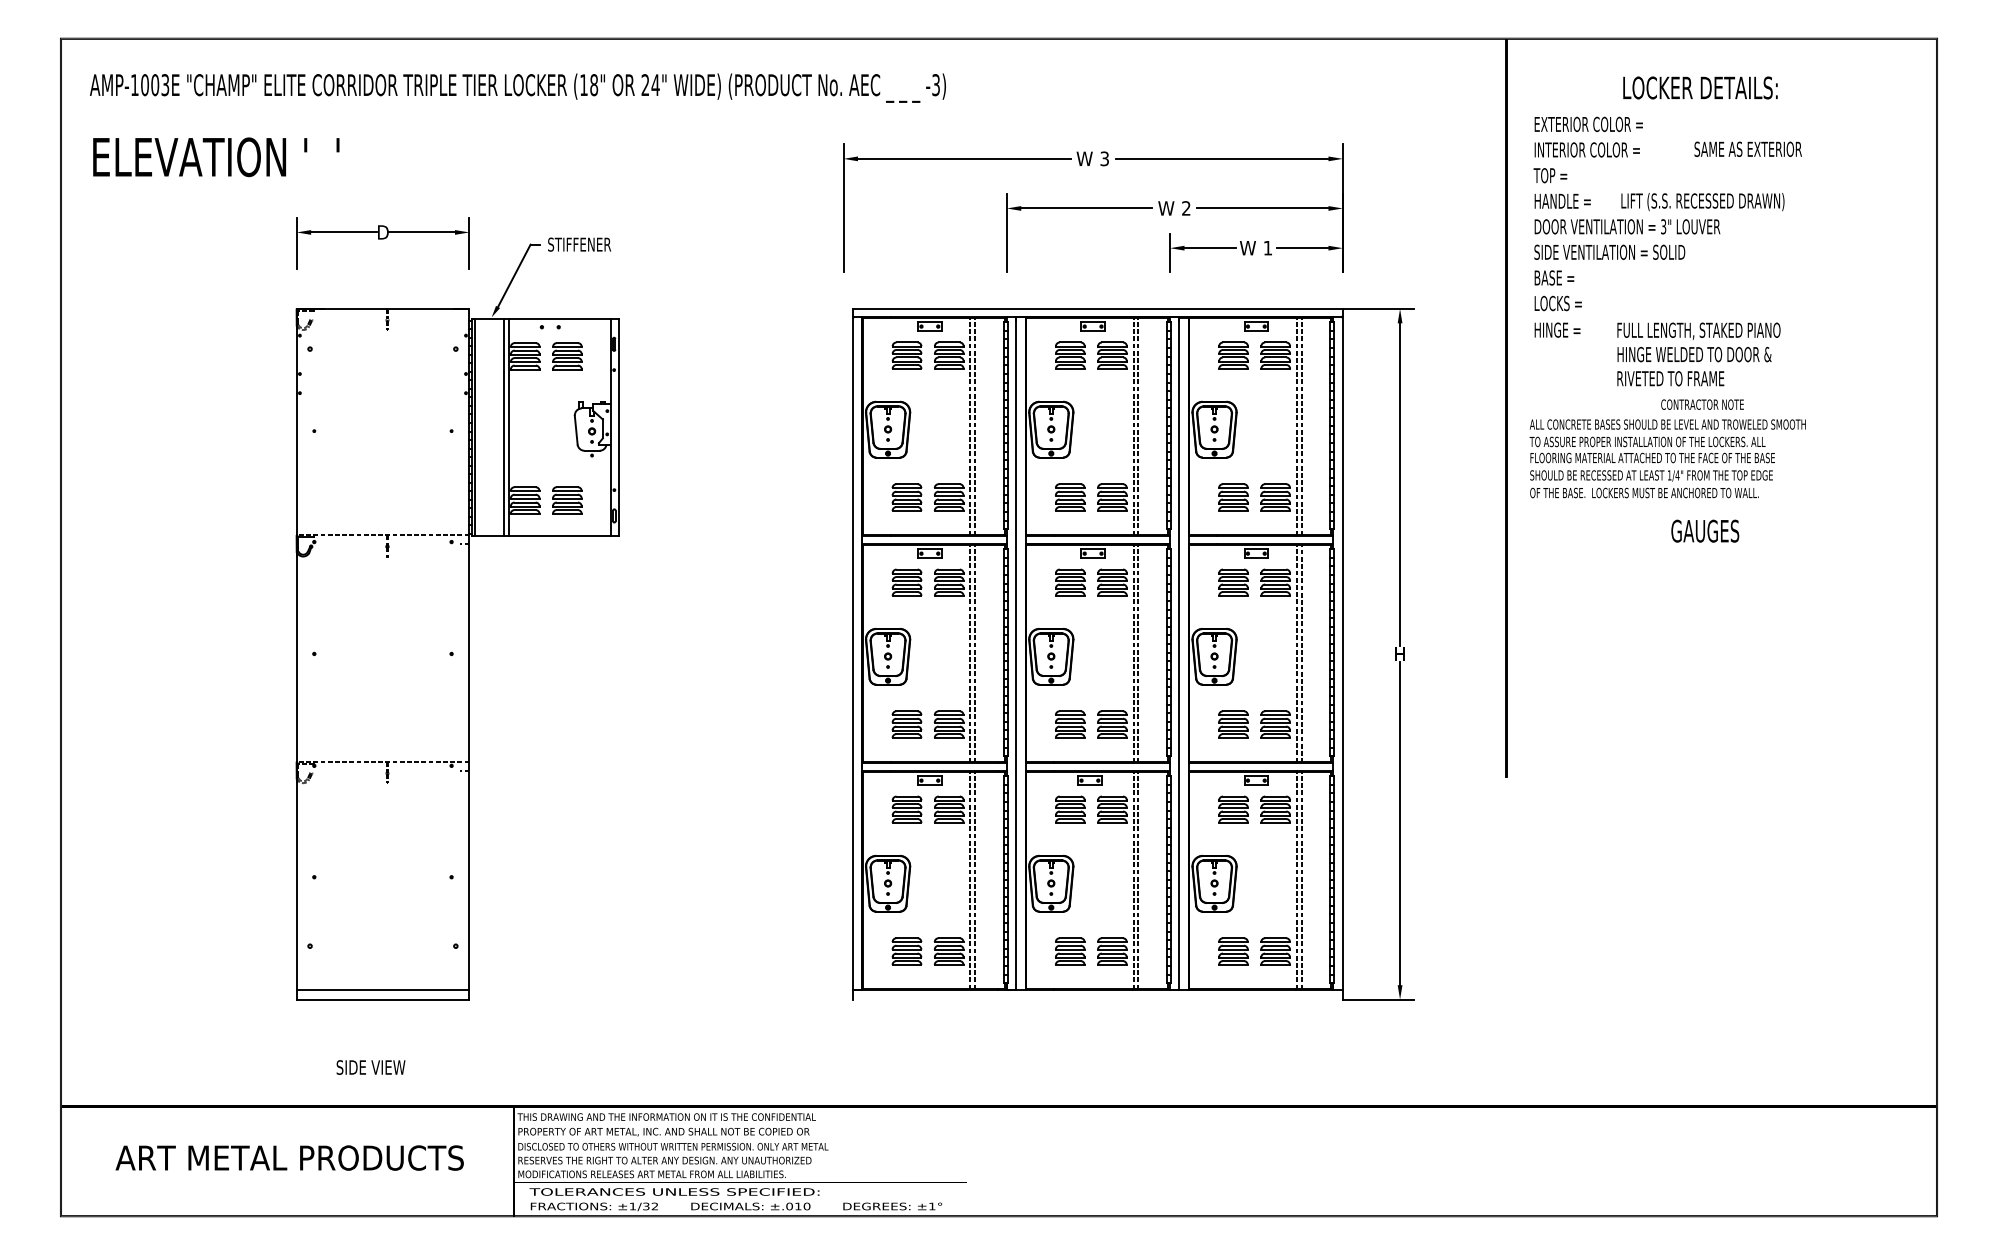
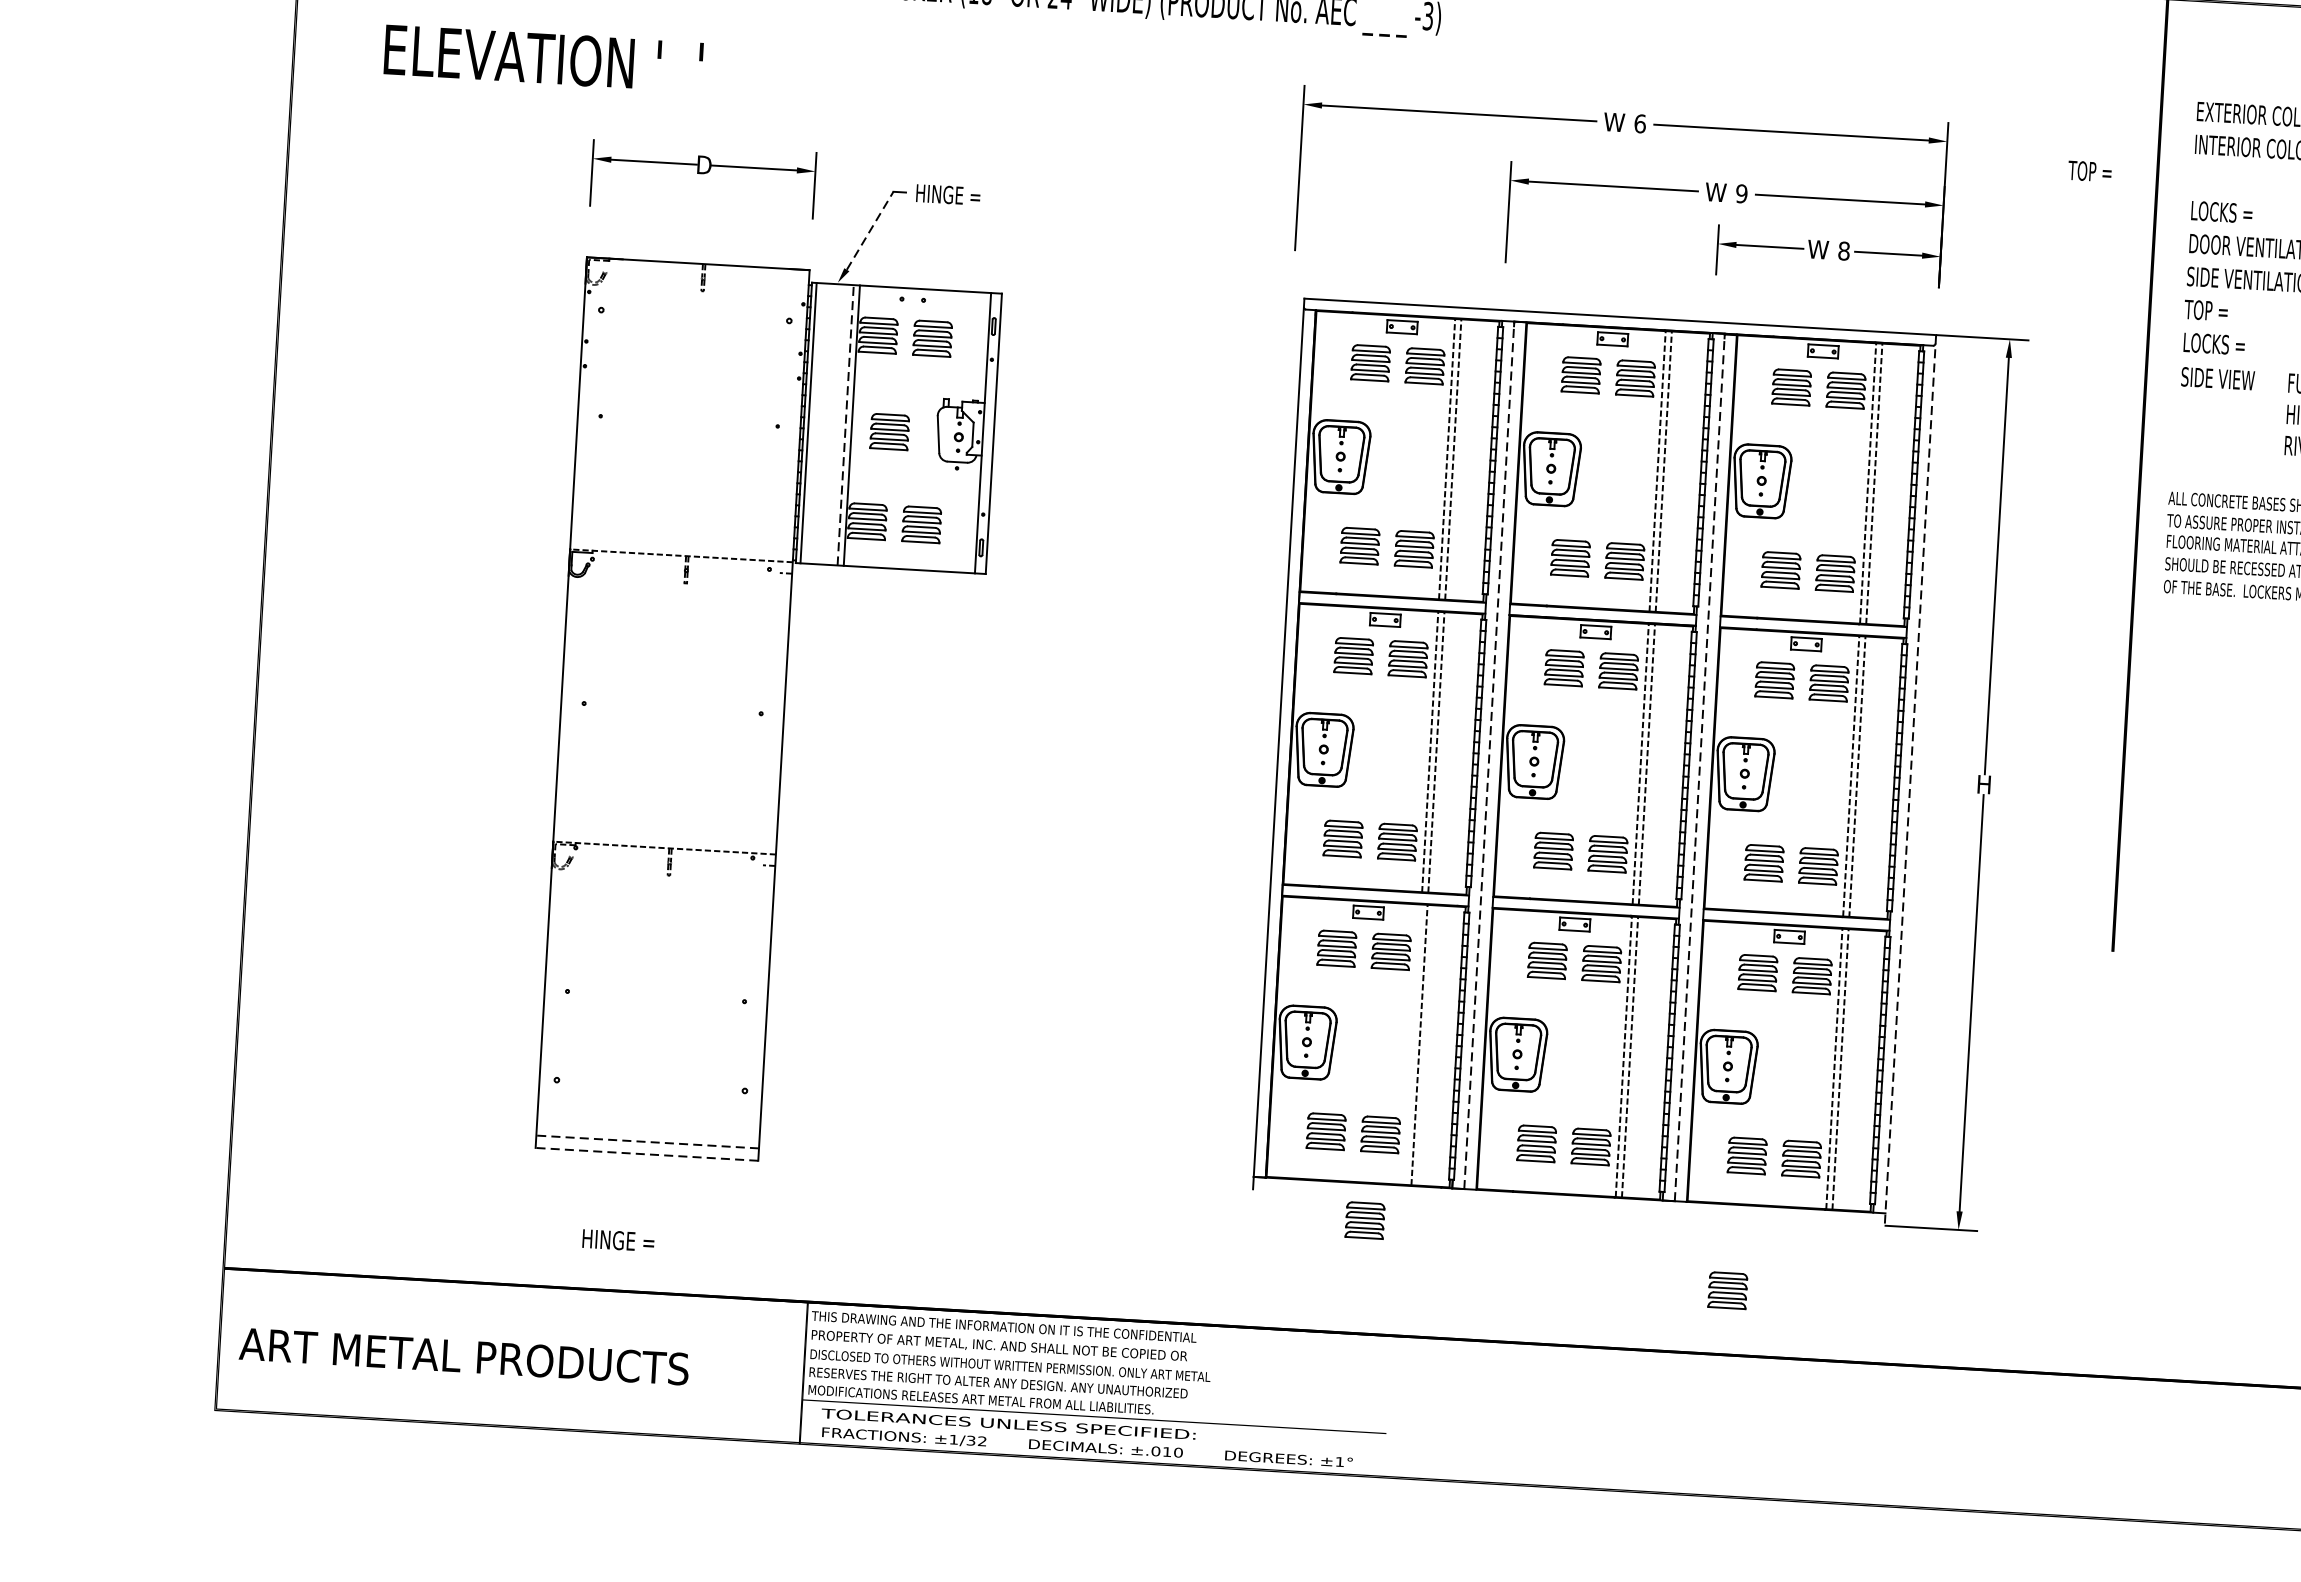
text: (216, 157) -> (543, 58), moved
text: (1104, 158) -> (1639, 123), 3 -> 6
text: (1550, 175) -> (2090, 171), moved
text: (1562, 200) -> (2227, 211), HANDLE = -> LOCKS =
text: (1186, 208) -> (1741, 193), 2 -> 9
text: (579, 244) -> (956, 195), STIFFENER -> HINGE =
text: (1267, 247) -> (1843, 250), 1 -> 8
line: (514, 275) -> (870, 230), solid -> dashed
text: (1553, 277) -> (2210, 310), BASE = -> TOP =
text: (1562, 329) -> (2217, 377), HINGE = -> SIDE VIEW
line: (504, 427) -> (846, 425), solid -> dashed
part: (538, 430) -> (889, 432), added
line: (1016, 653) -> (1489, 755), solid -> dashed
line: (1179, 653) -> (1699, 767), solid -> dashed
line: (1342, 654) -> (1909, 780), solid -> dashed
line: (970, 880) -> (1413, 1044), removed
line: (382, 990) -> (647, 1142), solid -> dashed
line: (382, 999) -> (646, 1154), solid -> dashed
part: (940, 1018) -> (1364, 1220), added
part: (1224, 1056) -> (1727, 1290), added
text: (370, 1067) -> (625, 1240), SIDE VIEW -> HINGE =
text: (289, 1157) -> (463, 1355), moved

